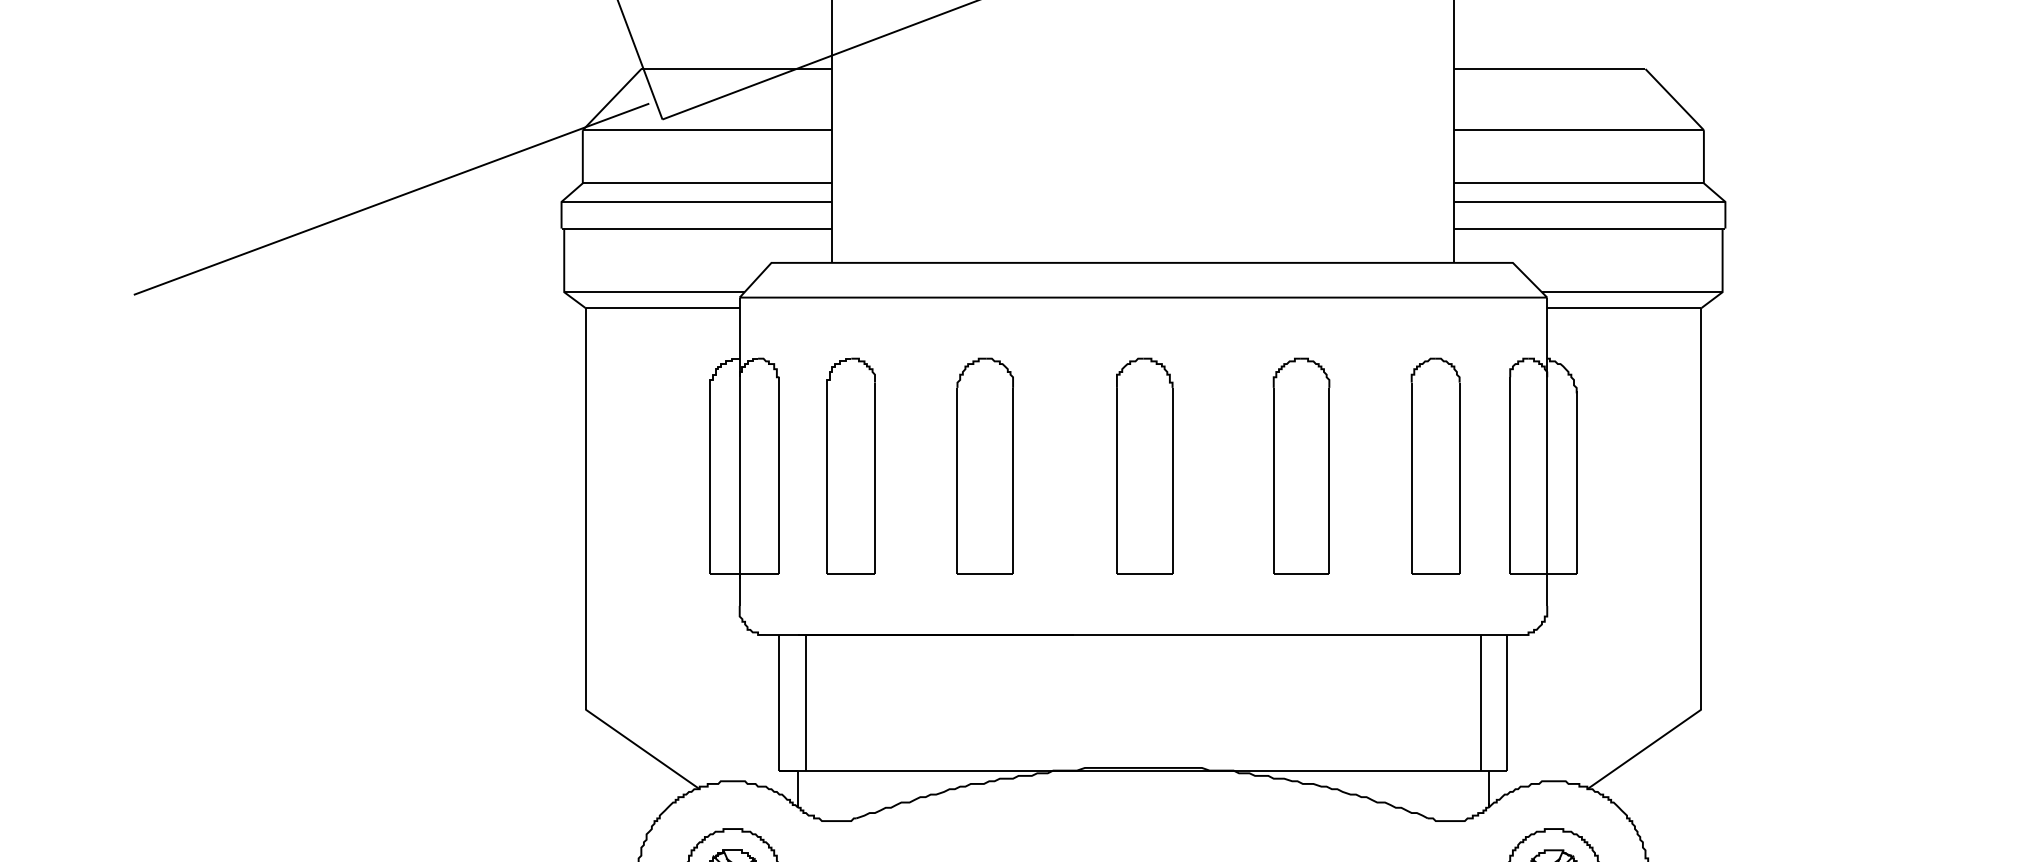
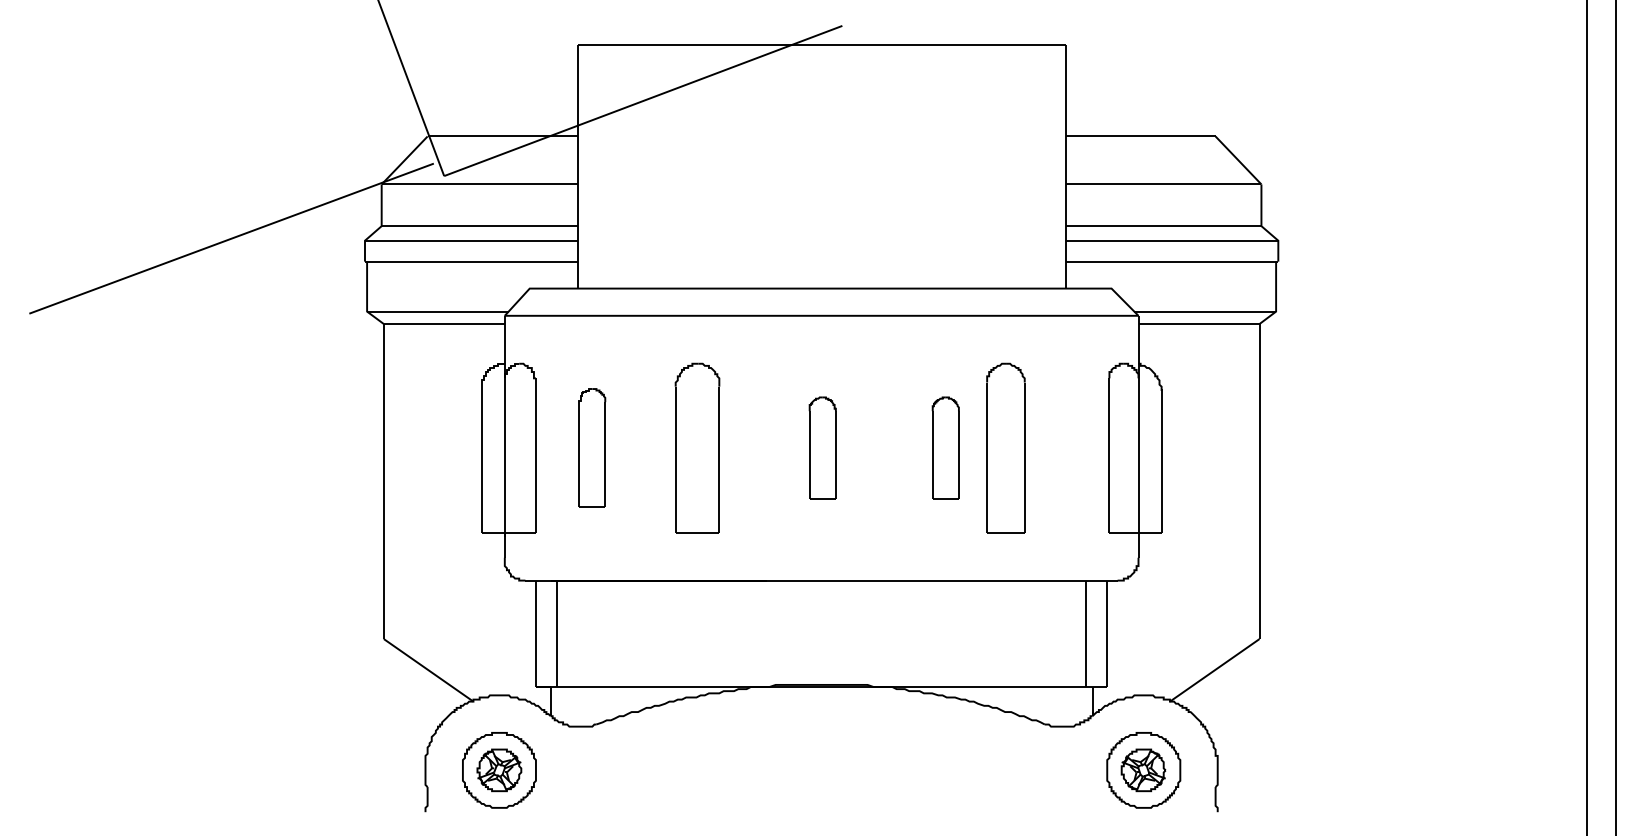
part: (850, 465) -> (591, 447), size x0.7
part: (1144, 465) -> (822, 447), size x0.6
part: (1301, 465) -> (945, 447), size x0.6
part: (1435, 465) -> (1005, 447), moved

